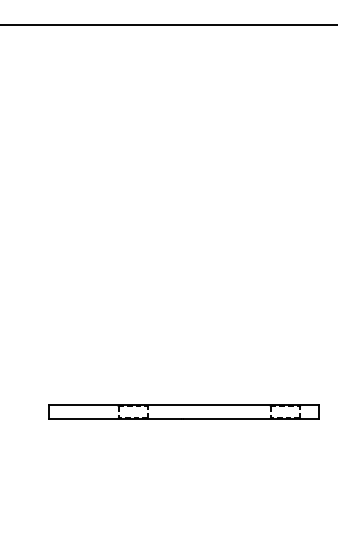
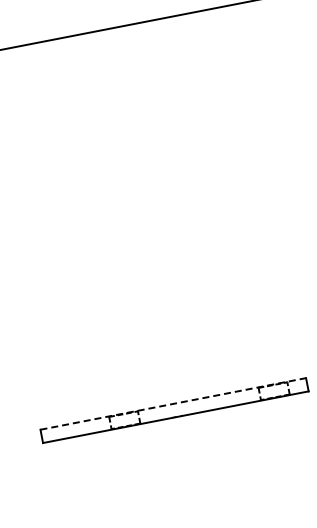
line: (184, 405) -> (173, 403), solid -> dashed

